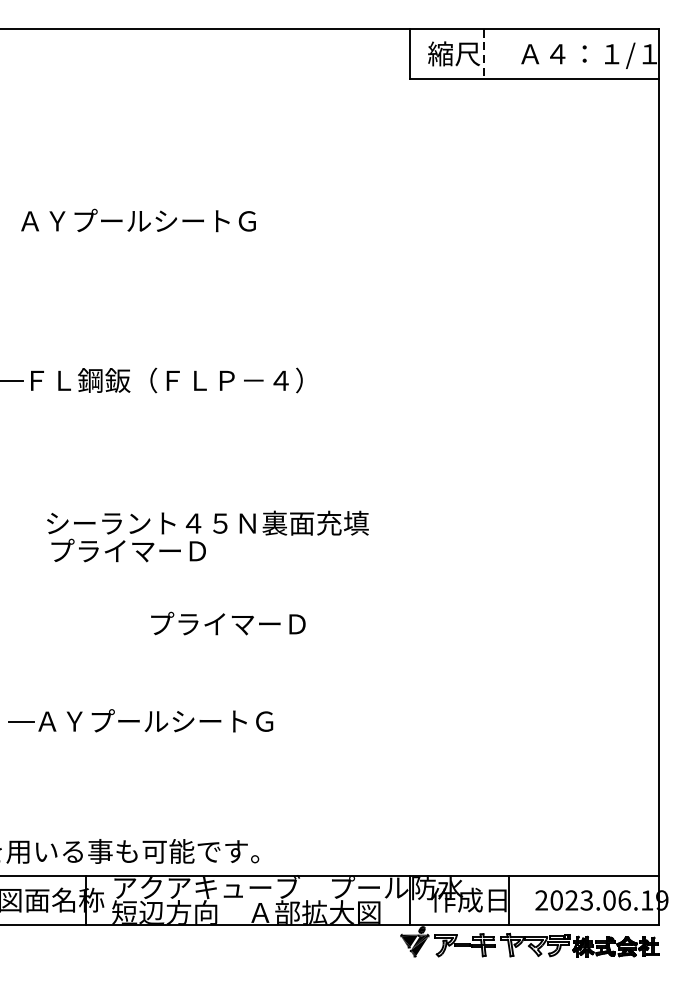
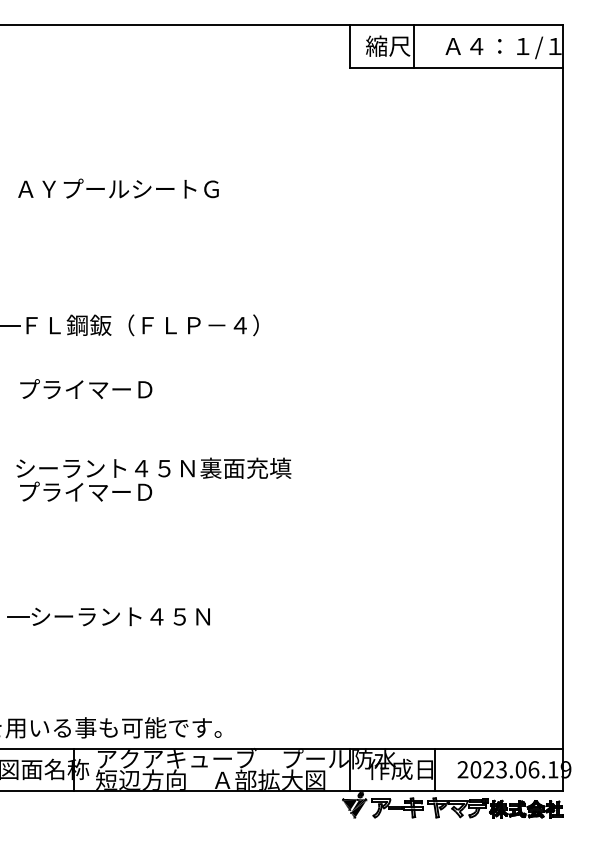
line: (484, 55) -> (414, 47), dashed -> solid
text: (207, 536) -> (153, 479), moved
text: (228, 622) -> (86, 388), moved
text: (154, 721) -> (132, 616), ＡＹプールシートＧ -> シーラント４５Ｎ

